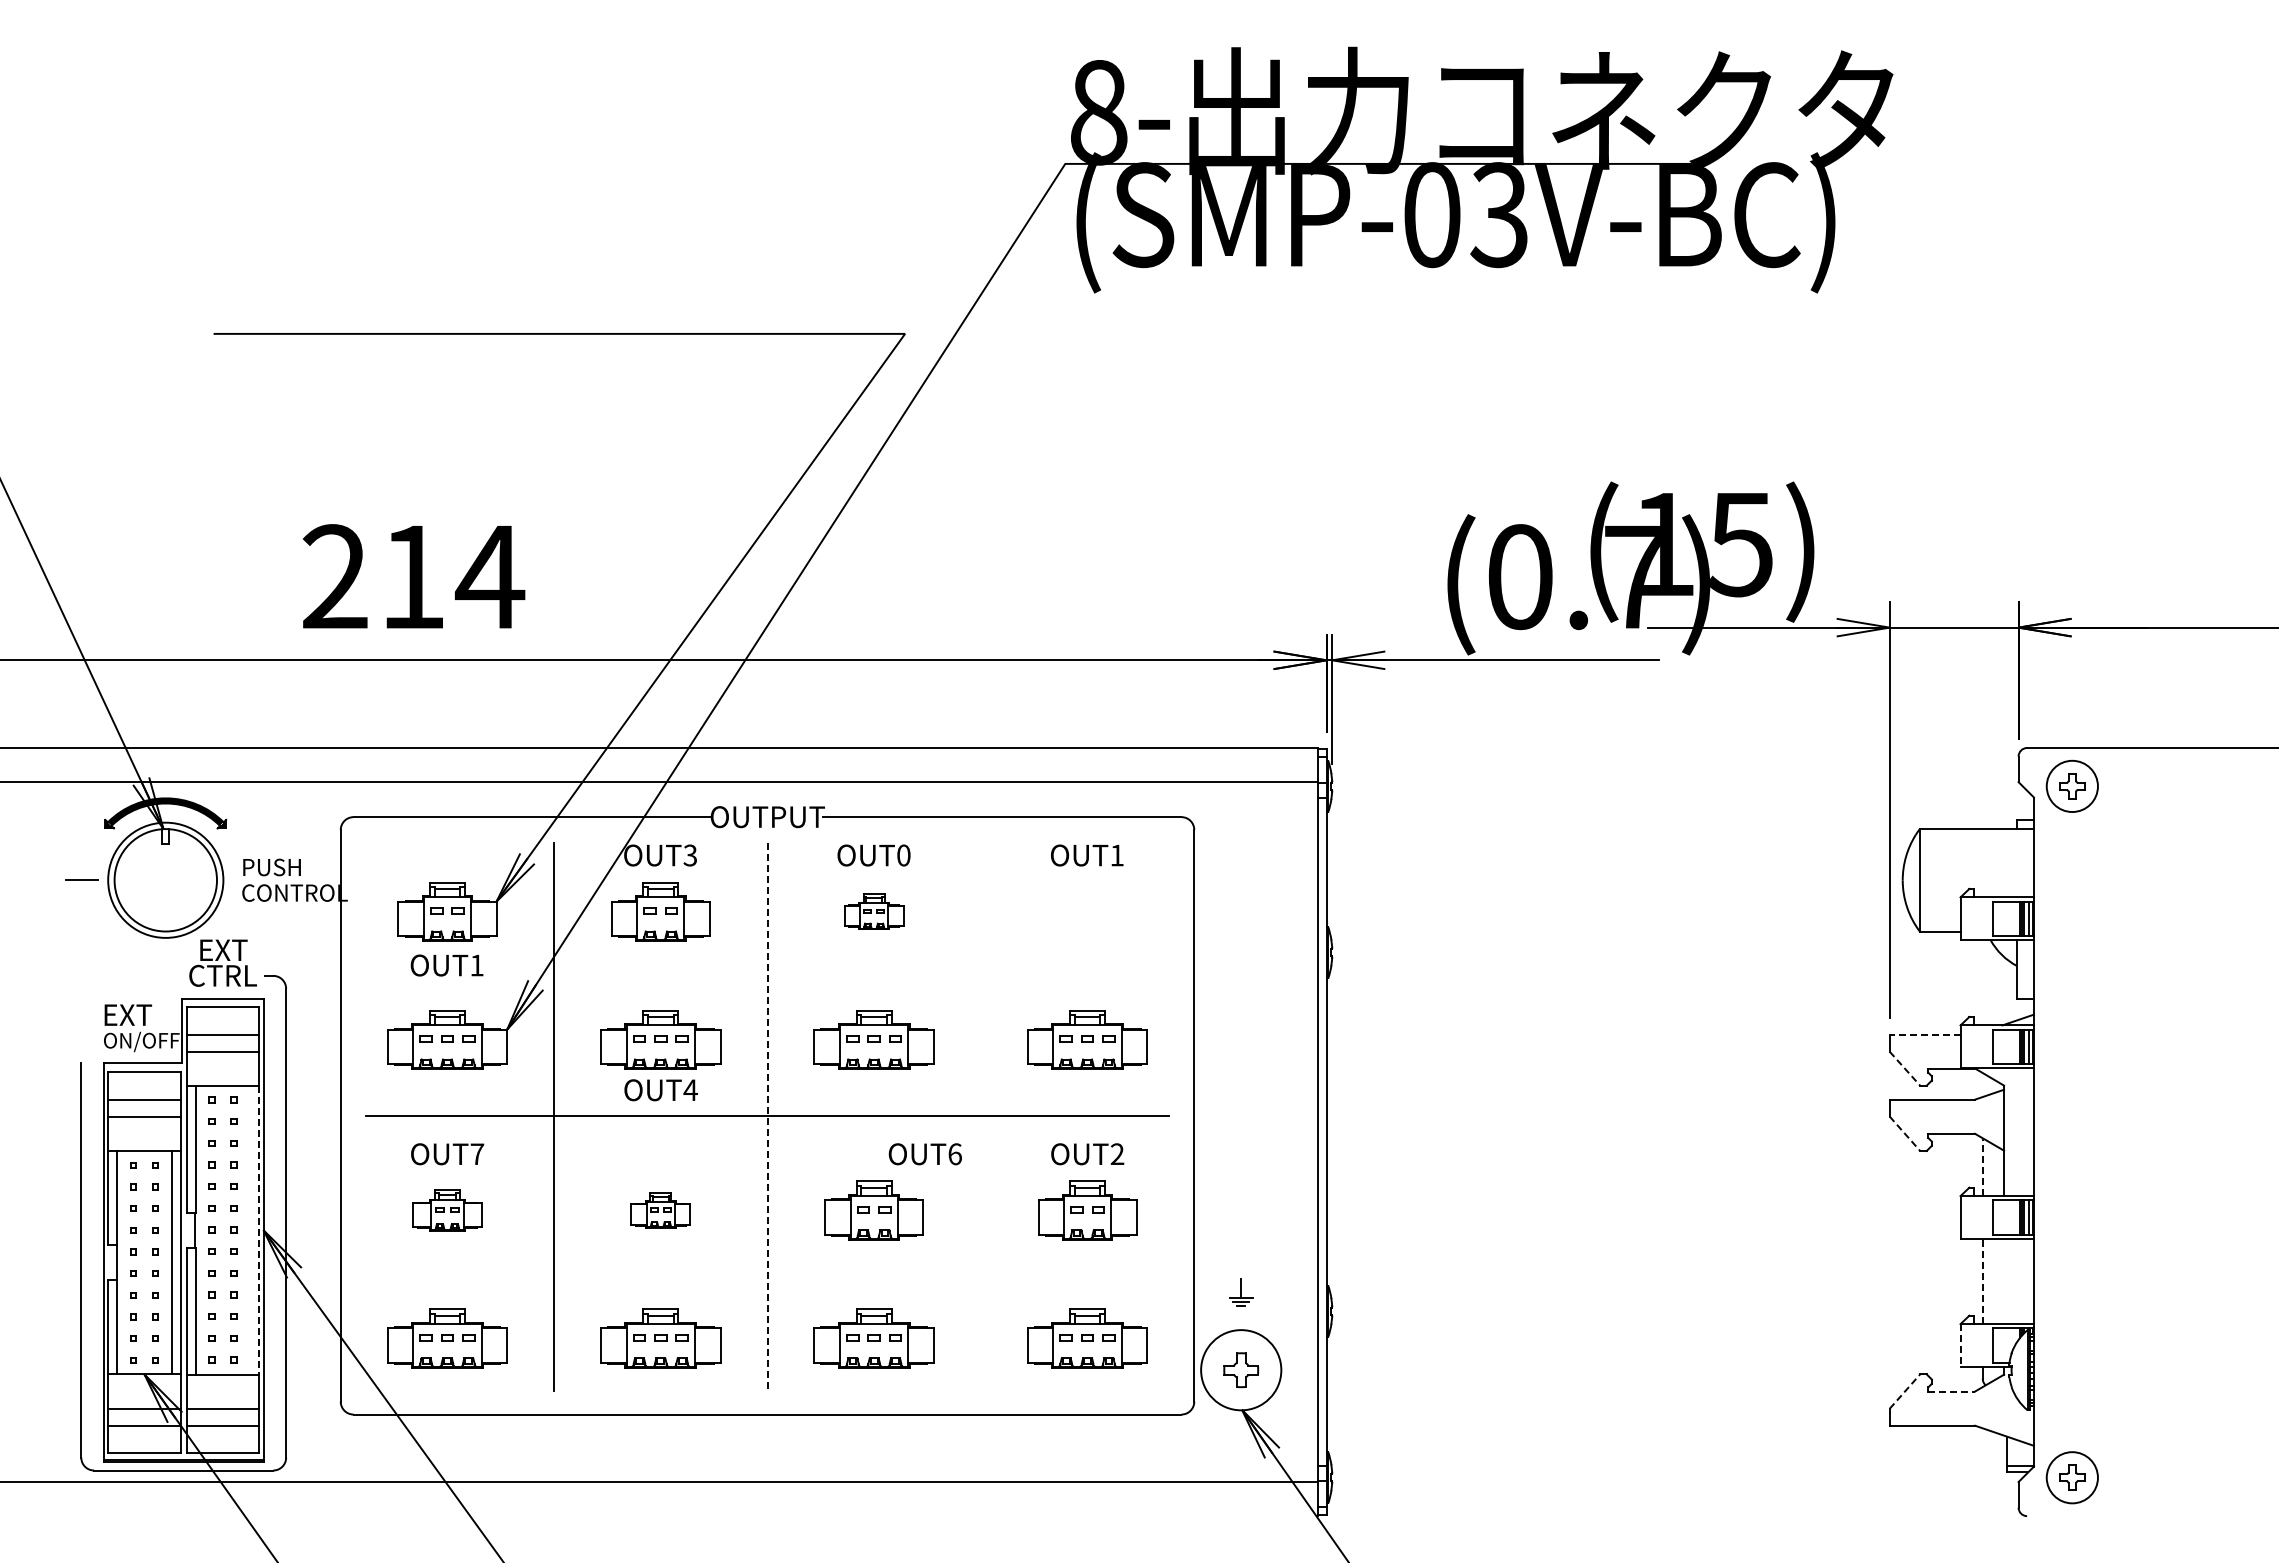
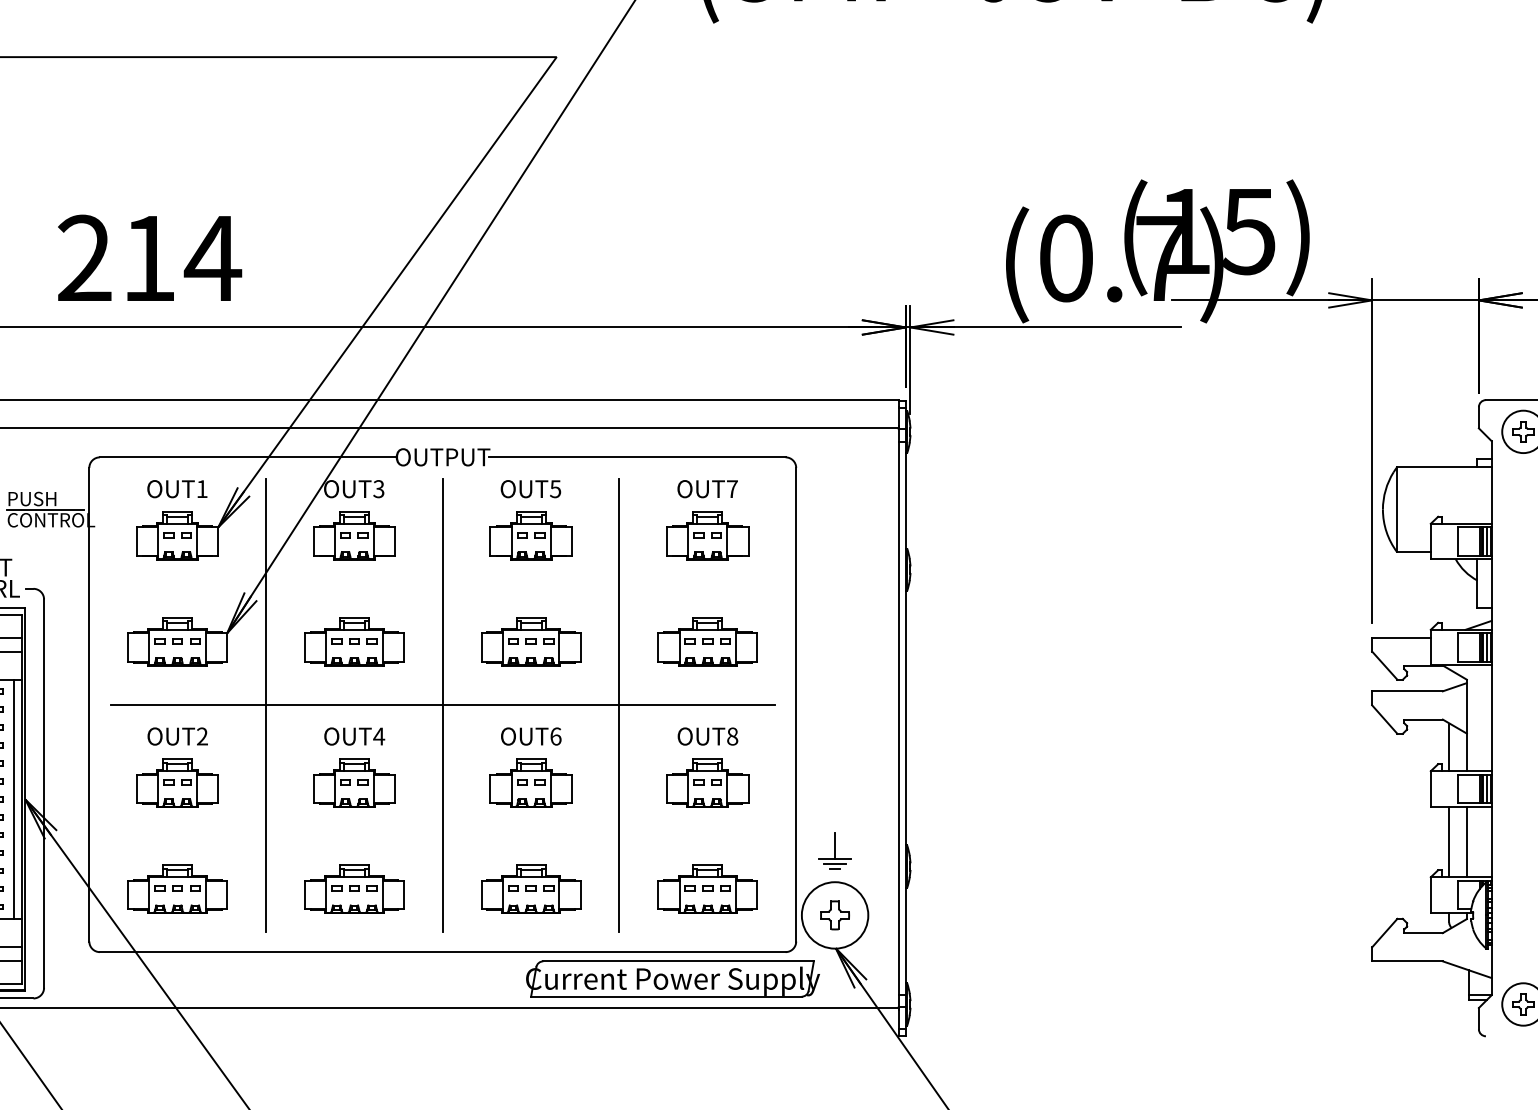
text: (903, 855) -> (555, 489), OUT0 -> OUT5
text: (1116, 855) -> (731, 489), OUT1 -> OUT7
line: (287, 880) -> (45, 509), added
part: (873, 911) -> (530, 535), size x1.67
part: (1087, 911) -> (707, 535), added
text: (446, 965) -> (176, 489), moved
line: (1924, 1034) -> (1400, 637), dashed -> solid
line: (1904, 1068) -> (1384, 665), dashed -> solid
text: (660, 1090) -> (354, 736), moved
line: (767, 1116) -> (442, 705), dashed -> solid
line: (980, 1116) -> (619, 705), added
line: (1904, 1133) -> (1384, 719), dashed -> solid
text: (477, 1153) -> (202, 735), OUT7 -> OUT2
text: (924, 1154) -> (530, 736), moved
text: (1117, 1154) -> (732, 736), OUT2 -> OUT8
line: (1982, 1167) -> (1449, 747), dashed -> solid
part: (447, 1210) -> (177, 783), size x1.43
part: (660, 1210) -> (354, 783), size x1.67
line: (250, 1229) -> (14, 798), added
line: (259, 1230) -> (22, 799), dashed -> solid
line: (1982, 1281) -> (1449, 841), dashed -> solid
line: (2004, 1281) -> (1467, 841), added
part: (1240, 1292) -> (834, 851), size x1.67
line: (1960, 1345) -> (1430, 894), dashed -> solid
line: (1904, 1391) -> (1384, 933), dashed -> solid
line: (1952, 1391) -> (1424, 933), dashed -> solid
part: (1045, 1446) -> (672, 978), added

